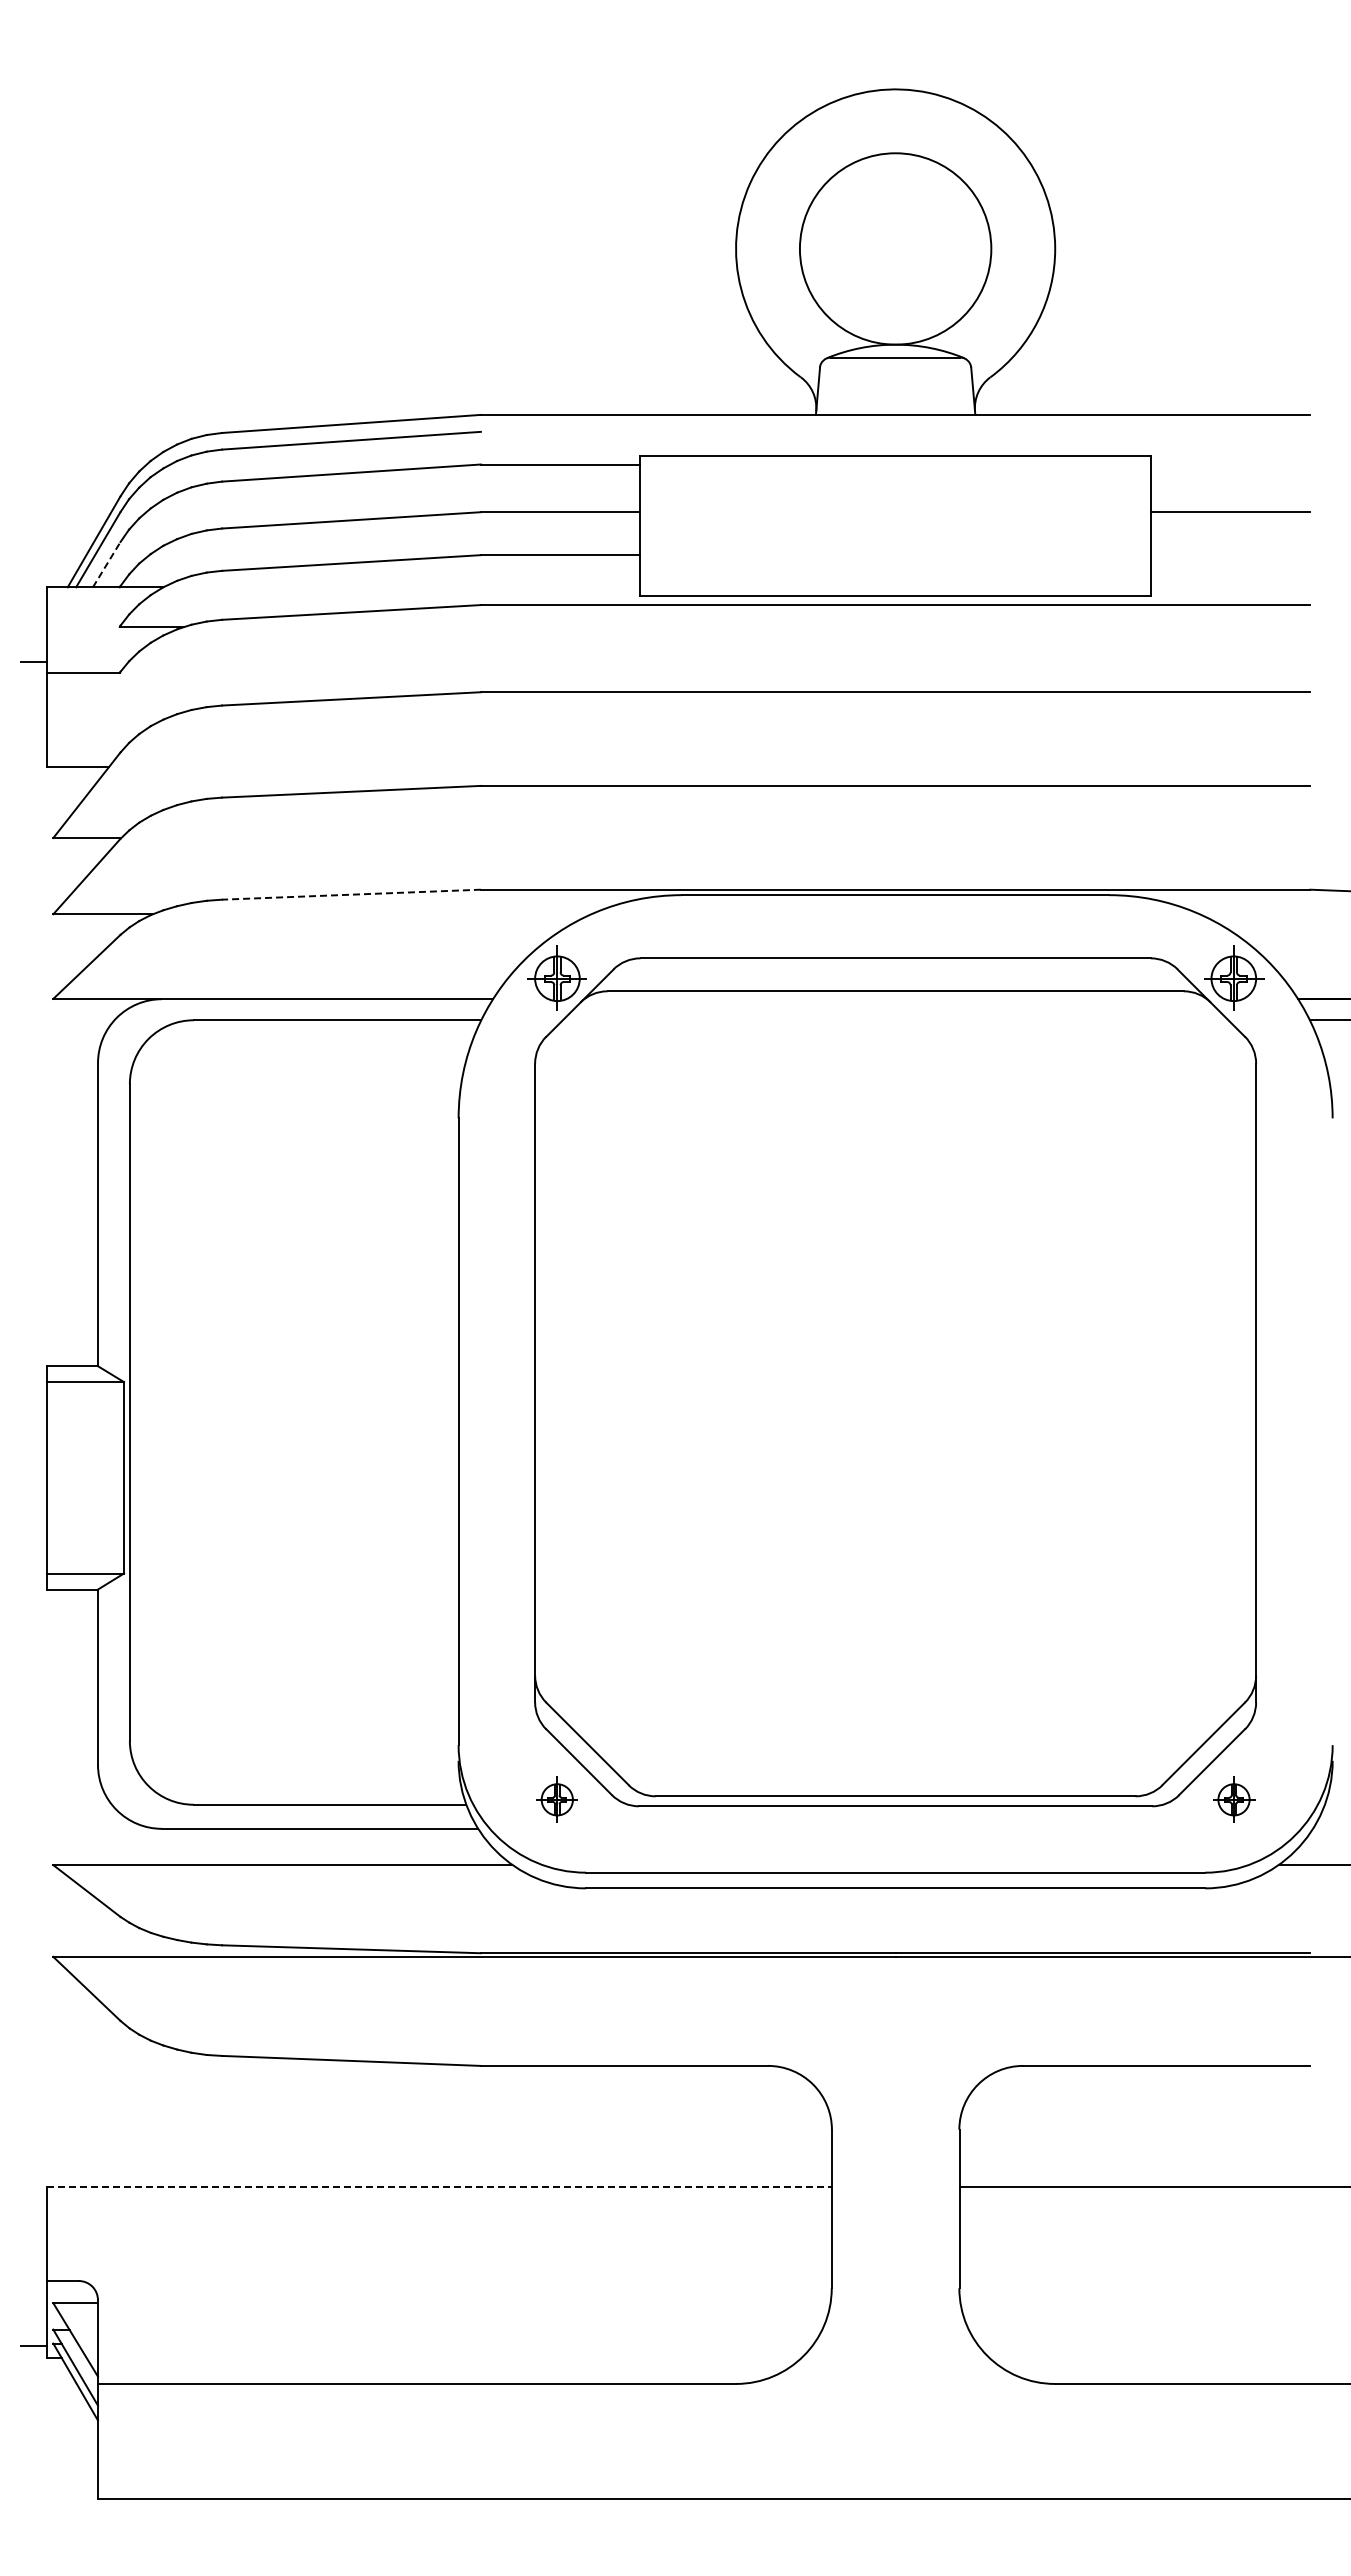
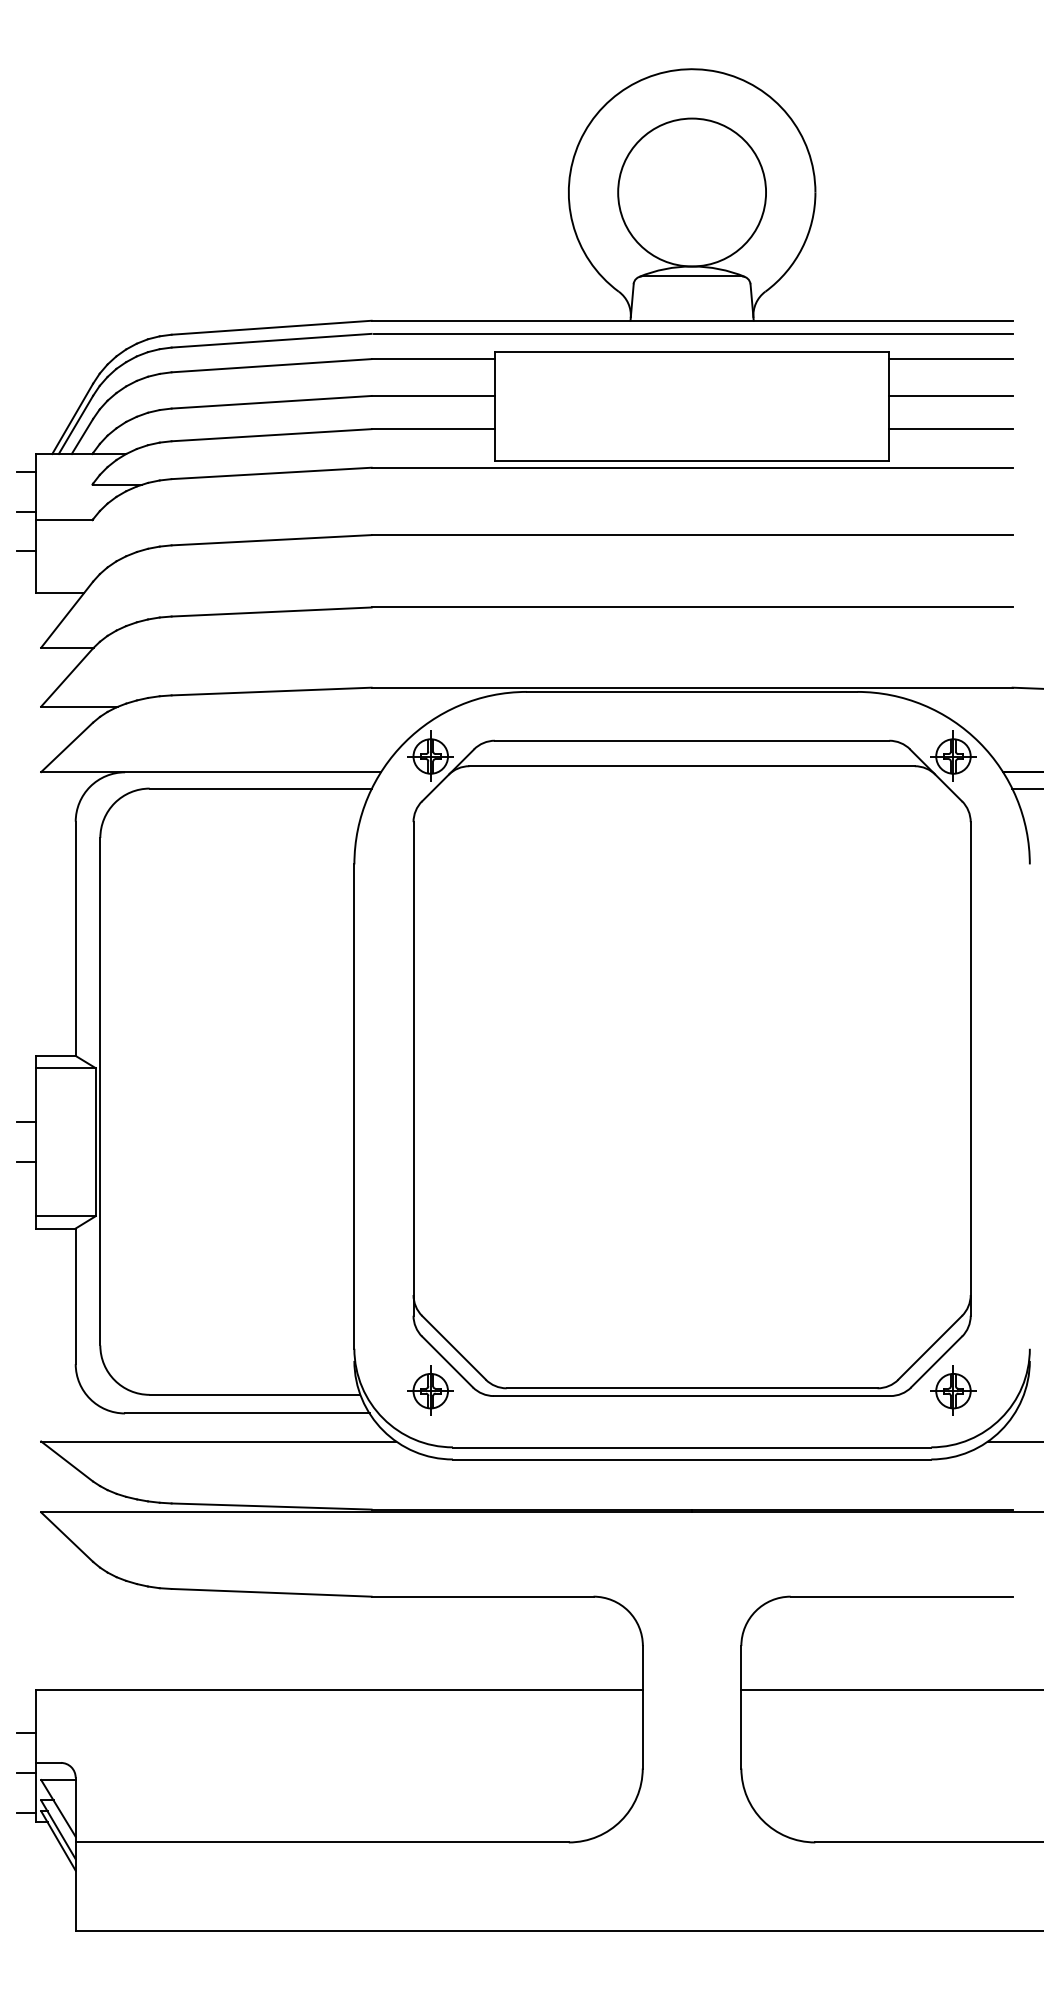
line: (896, 431) -> (692, 333), added
line: (1230, 464) -> (950, 359), added
line: (1230, 555) -> (950, 429), added
line: (106, 564) -> (82, 436), dashed -> solid
line: (34, 610) -> (26, 471), added
line: (34, 713) -> (26, 551), added
line: (351, 894) -> (271, 691), dashed -> solid
line: (34, 1452) -> (26, 1122), added
line: (34, 1503) -> (26, 1162), added
part: (556, 1799) -> (430, 1390), size x1.43
part: (1234, 1799) -> (953, 1390), size x1.43
line: (439, 2186) -> (339, 1689), dashed -> solid
line: (34, 2242) -> (26, 1733), added
line: (34, 2293) -> (26, 1772), added

